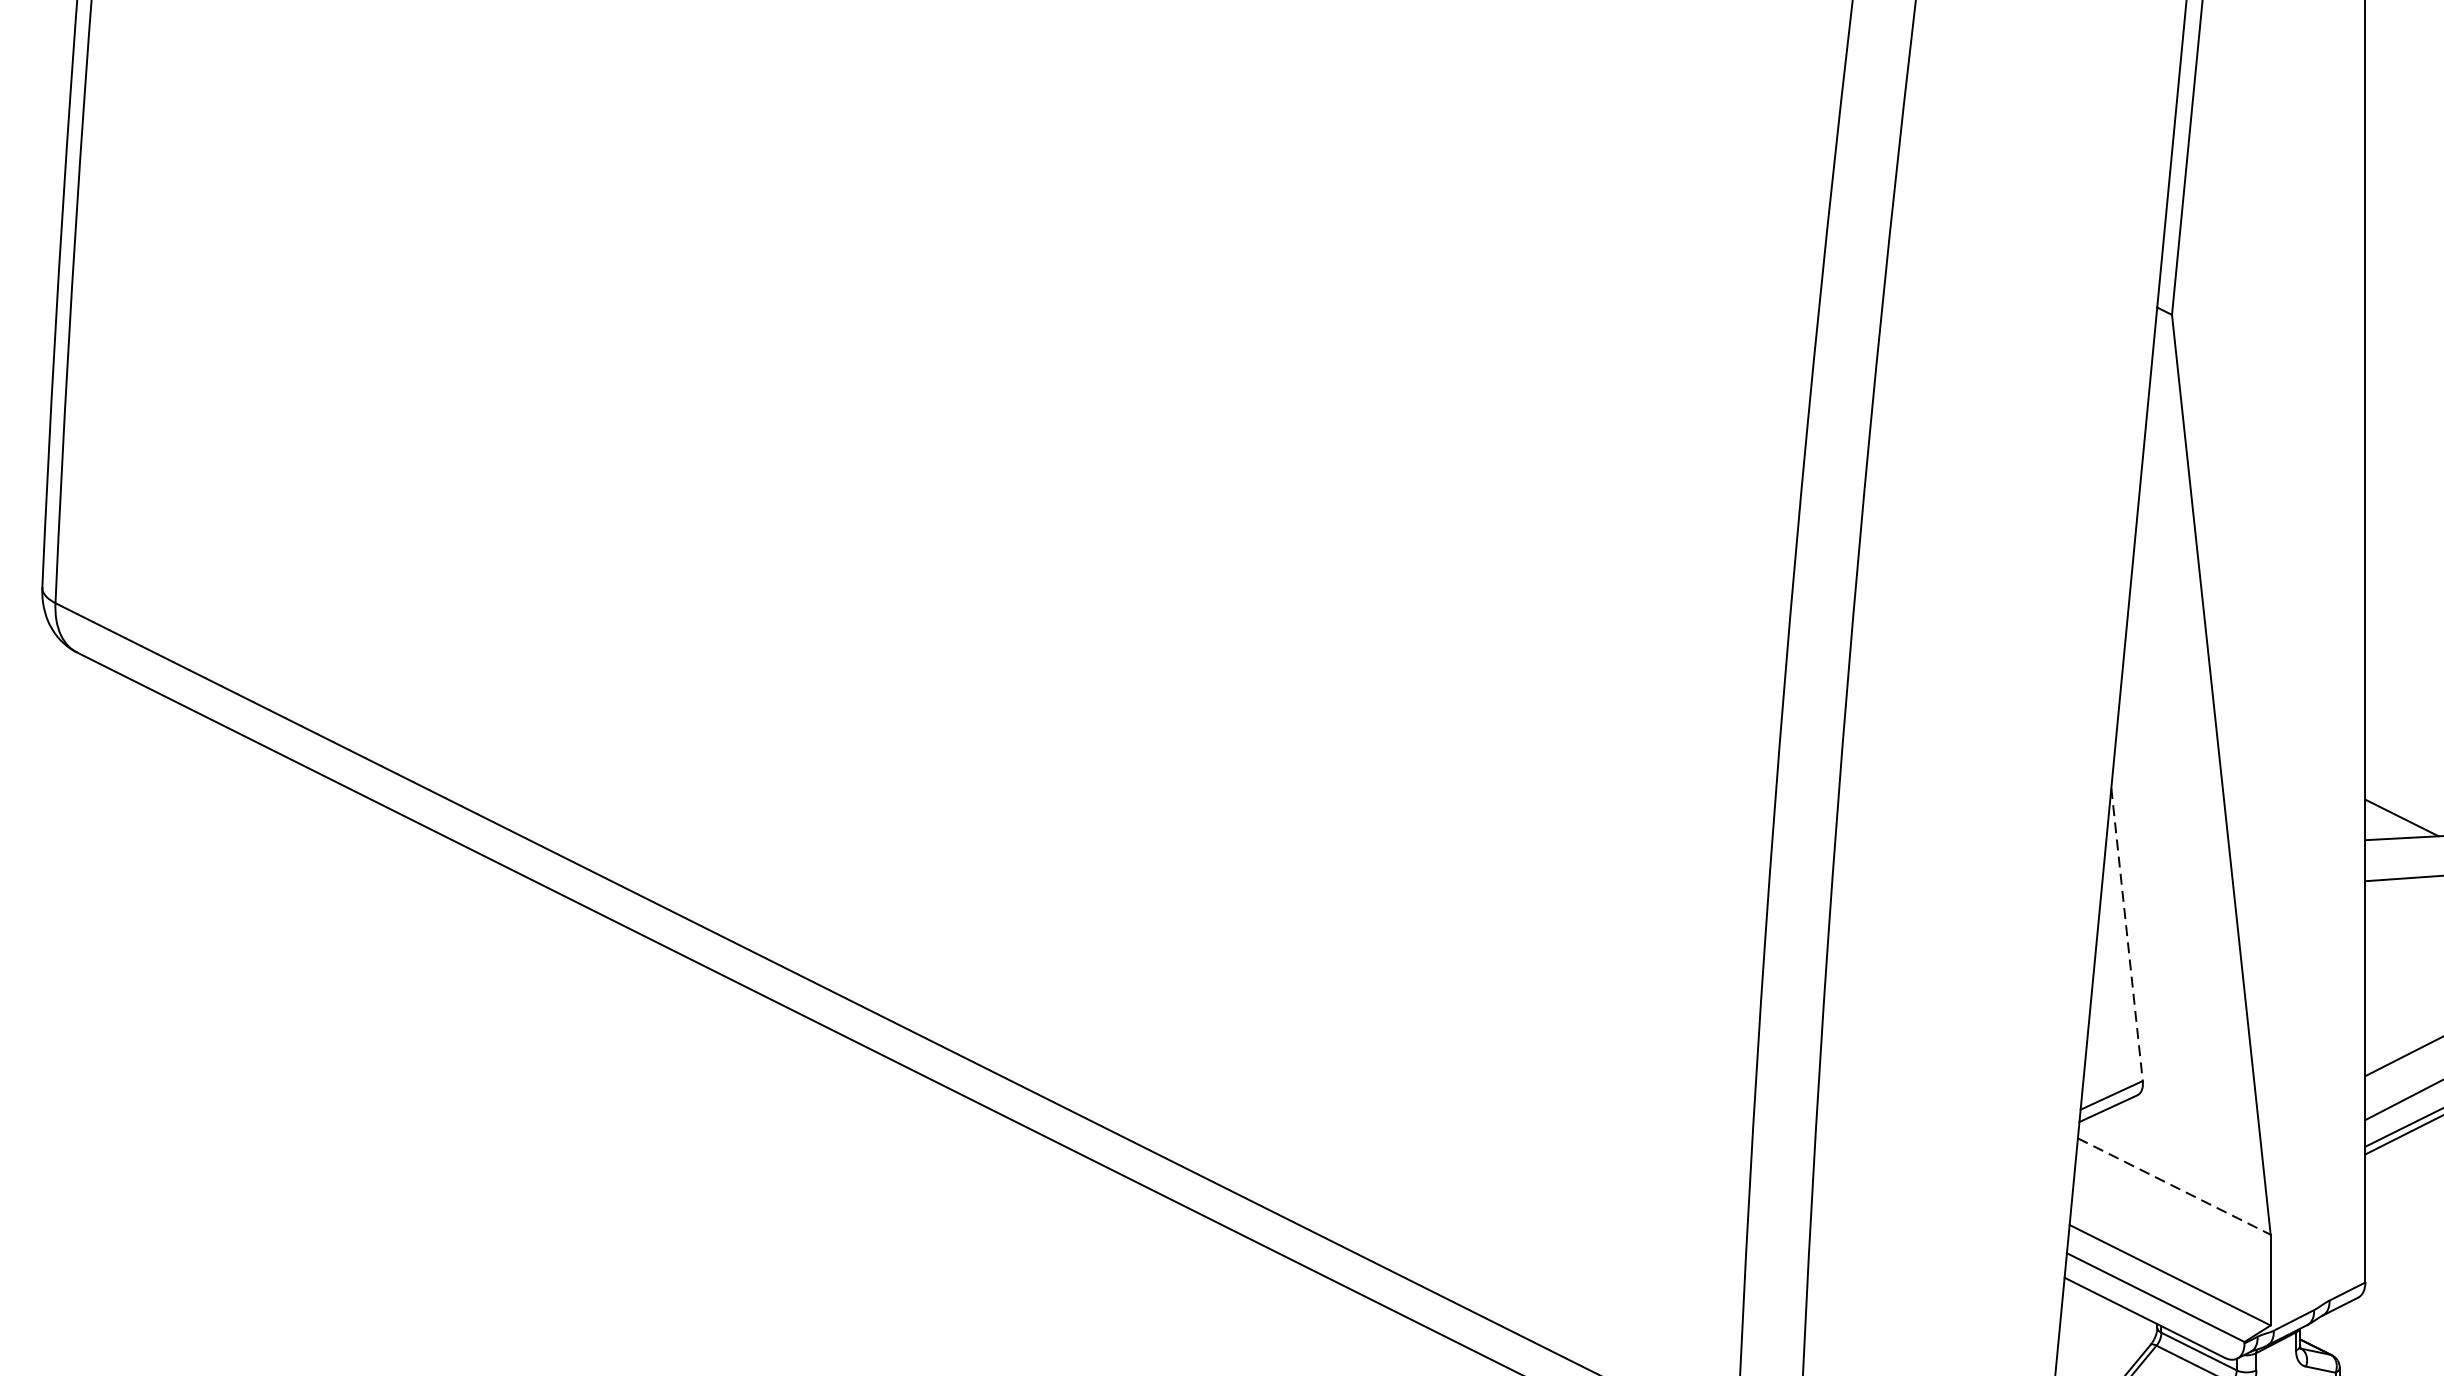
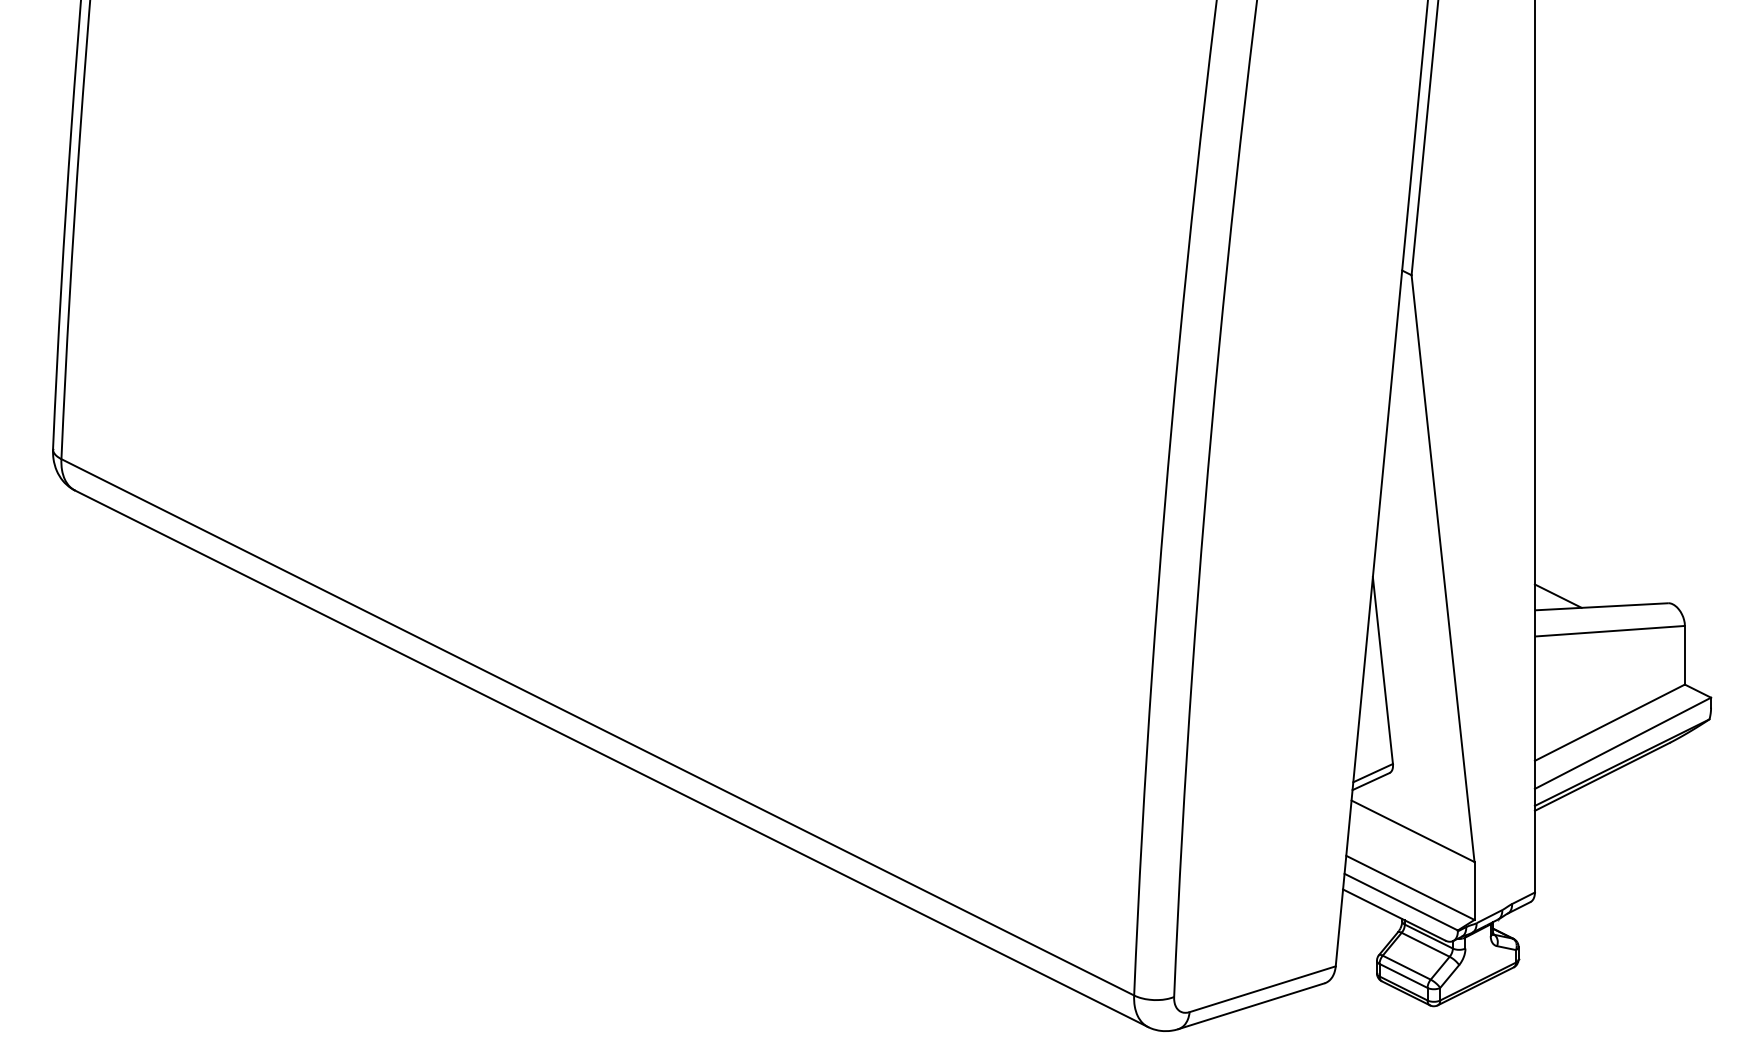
line: (2126, 934) -> (1382, 670), dashed -> solid
line: (2174, 1186) -> (1413, 831), dashed -> solid

